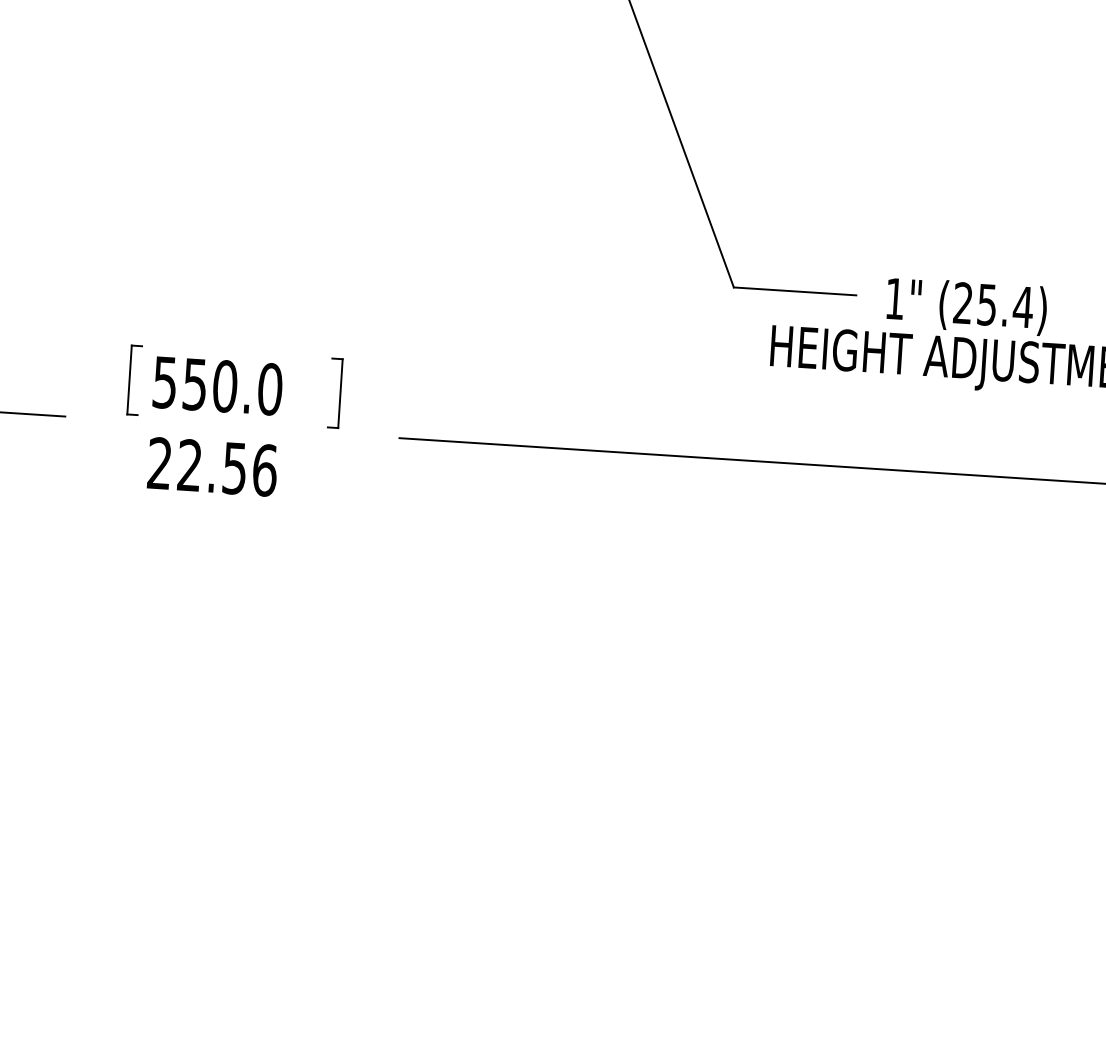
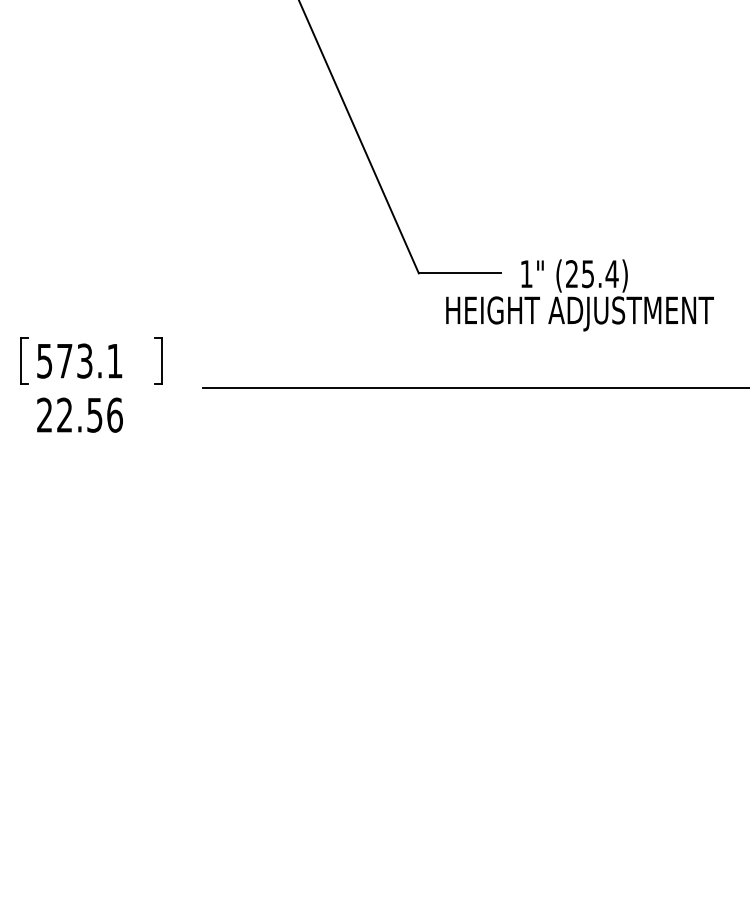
text: (232, 385) -> (89, 360), 550.0 -> 573.1

